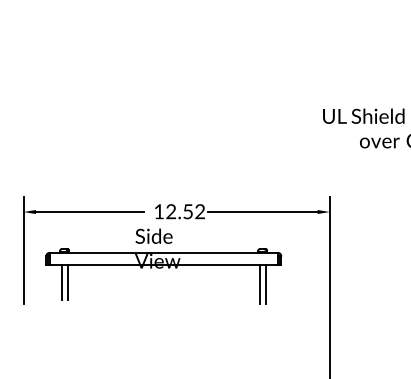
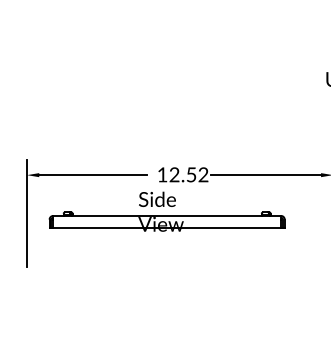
line: (61, 282) -> (64, 245), removed
line: (67, 282) -> (70, 245), removed
line: (259, 284) -> (262, 247), removed
line: (265, 284) -> (268, 247), removed

